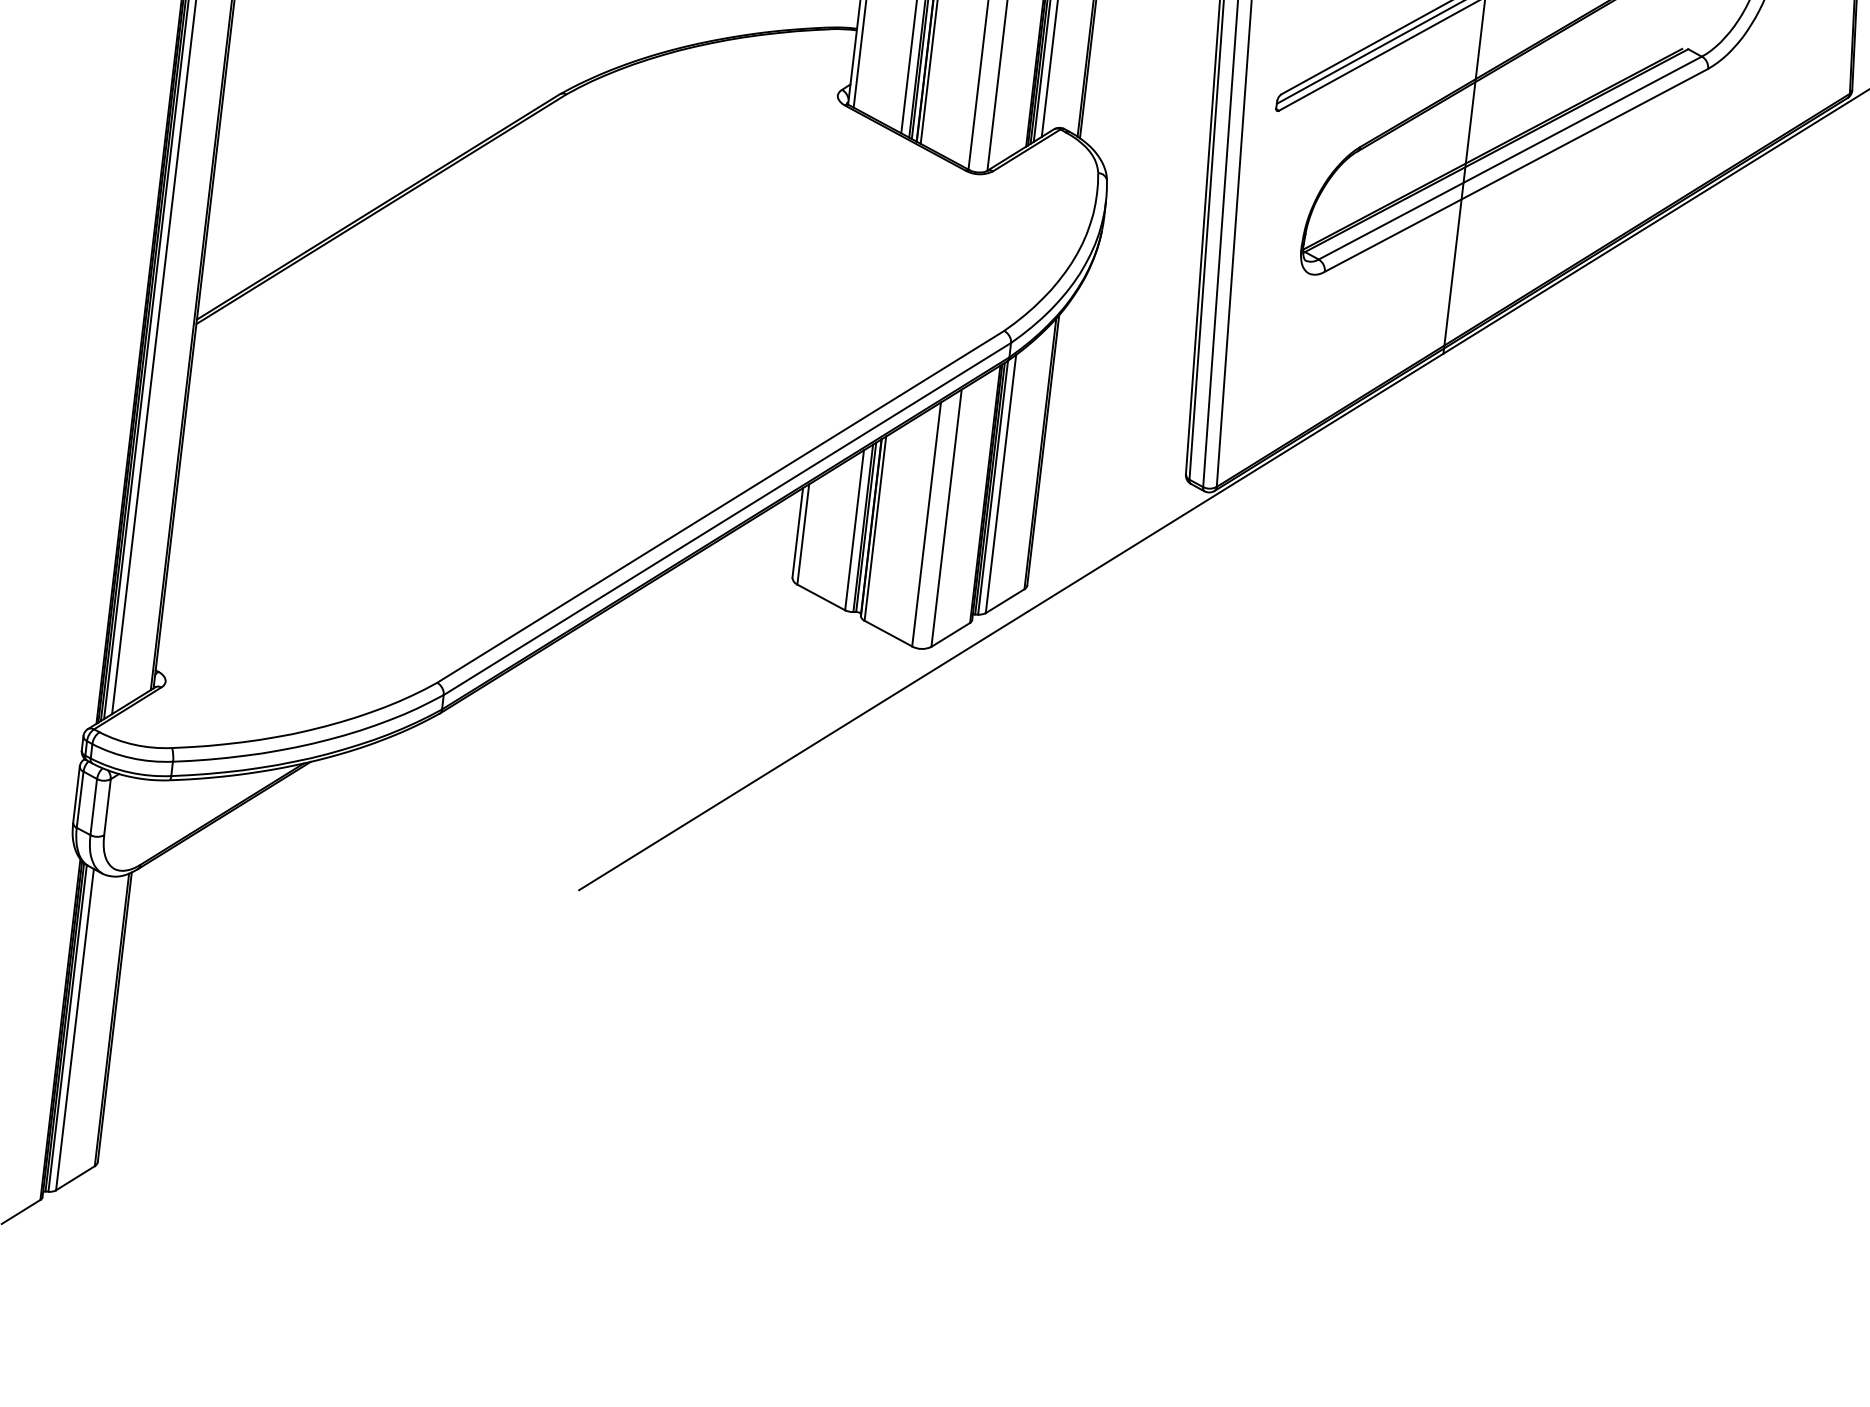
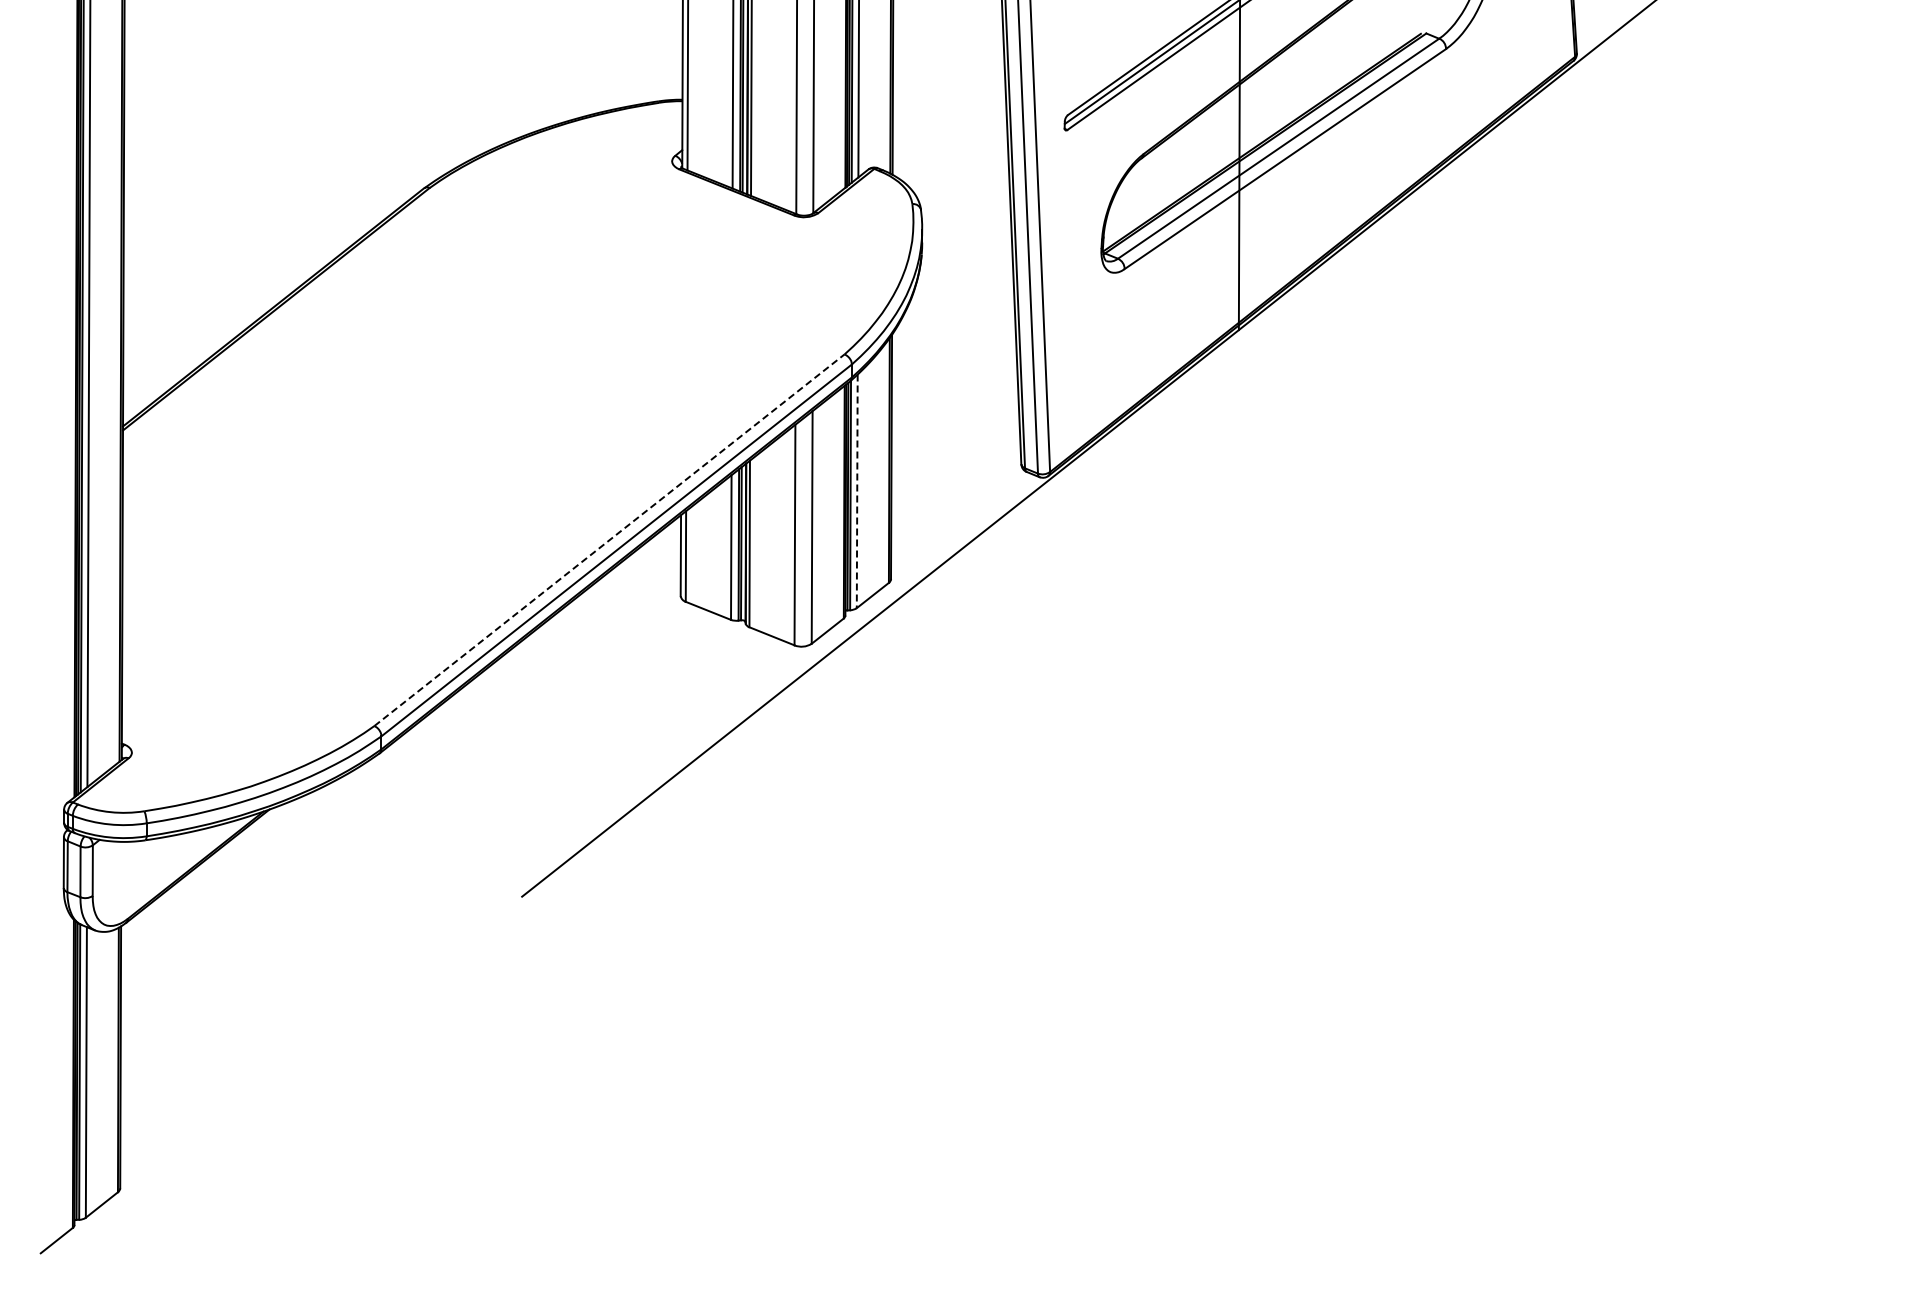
line: (1001, 484) -> (857, 491), solid -> dashed
line: (720, 507) -> (609, 540), solid -> dashed

